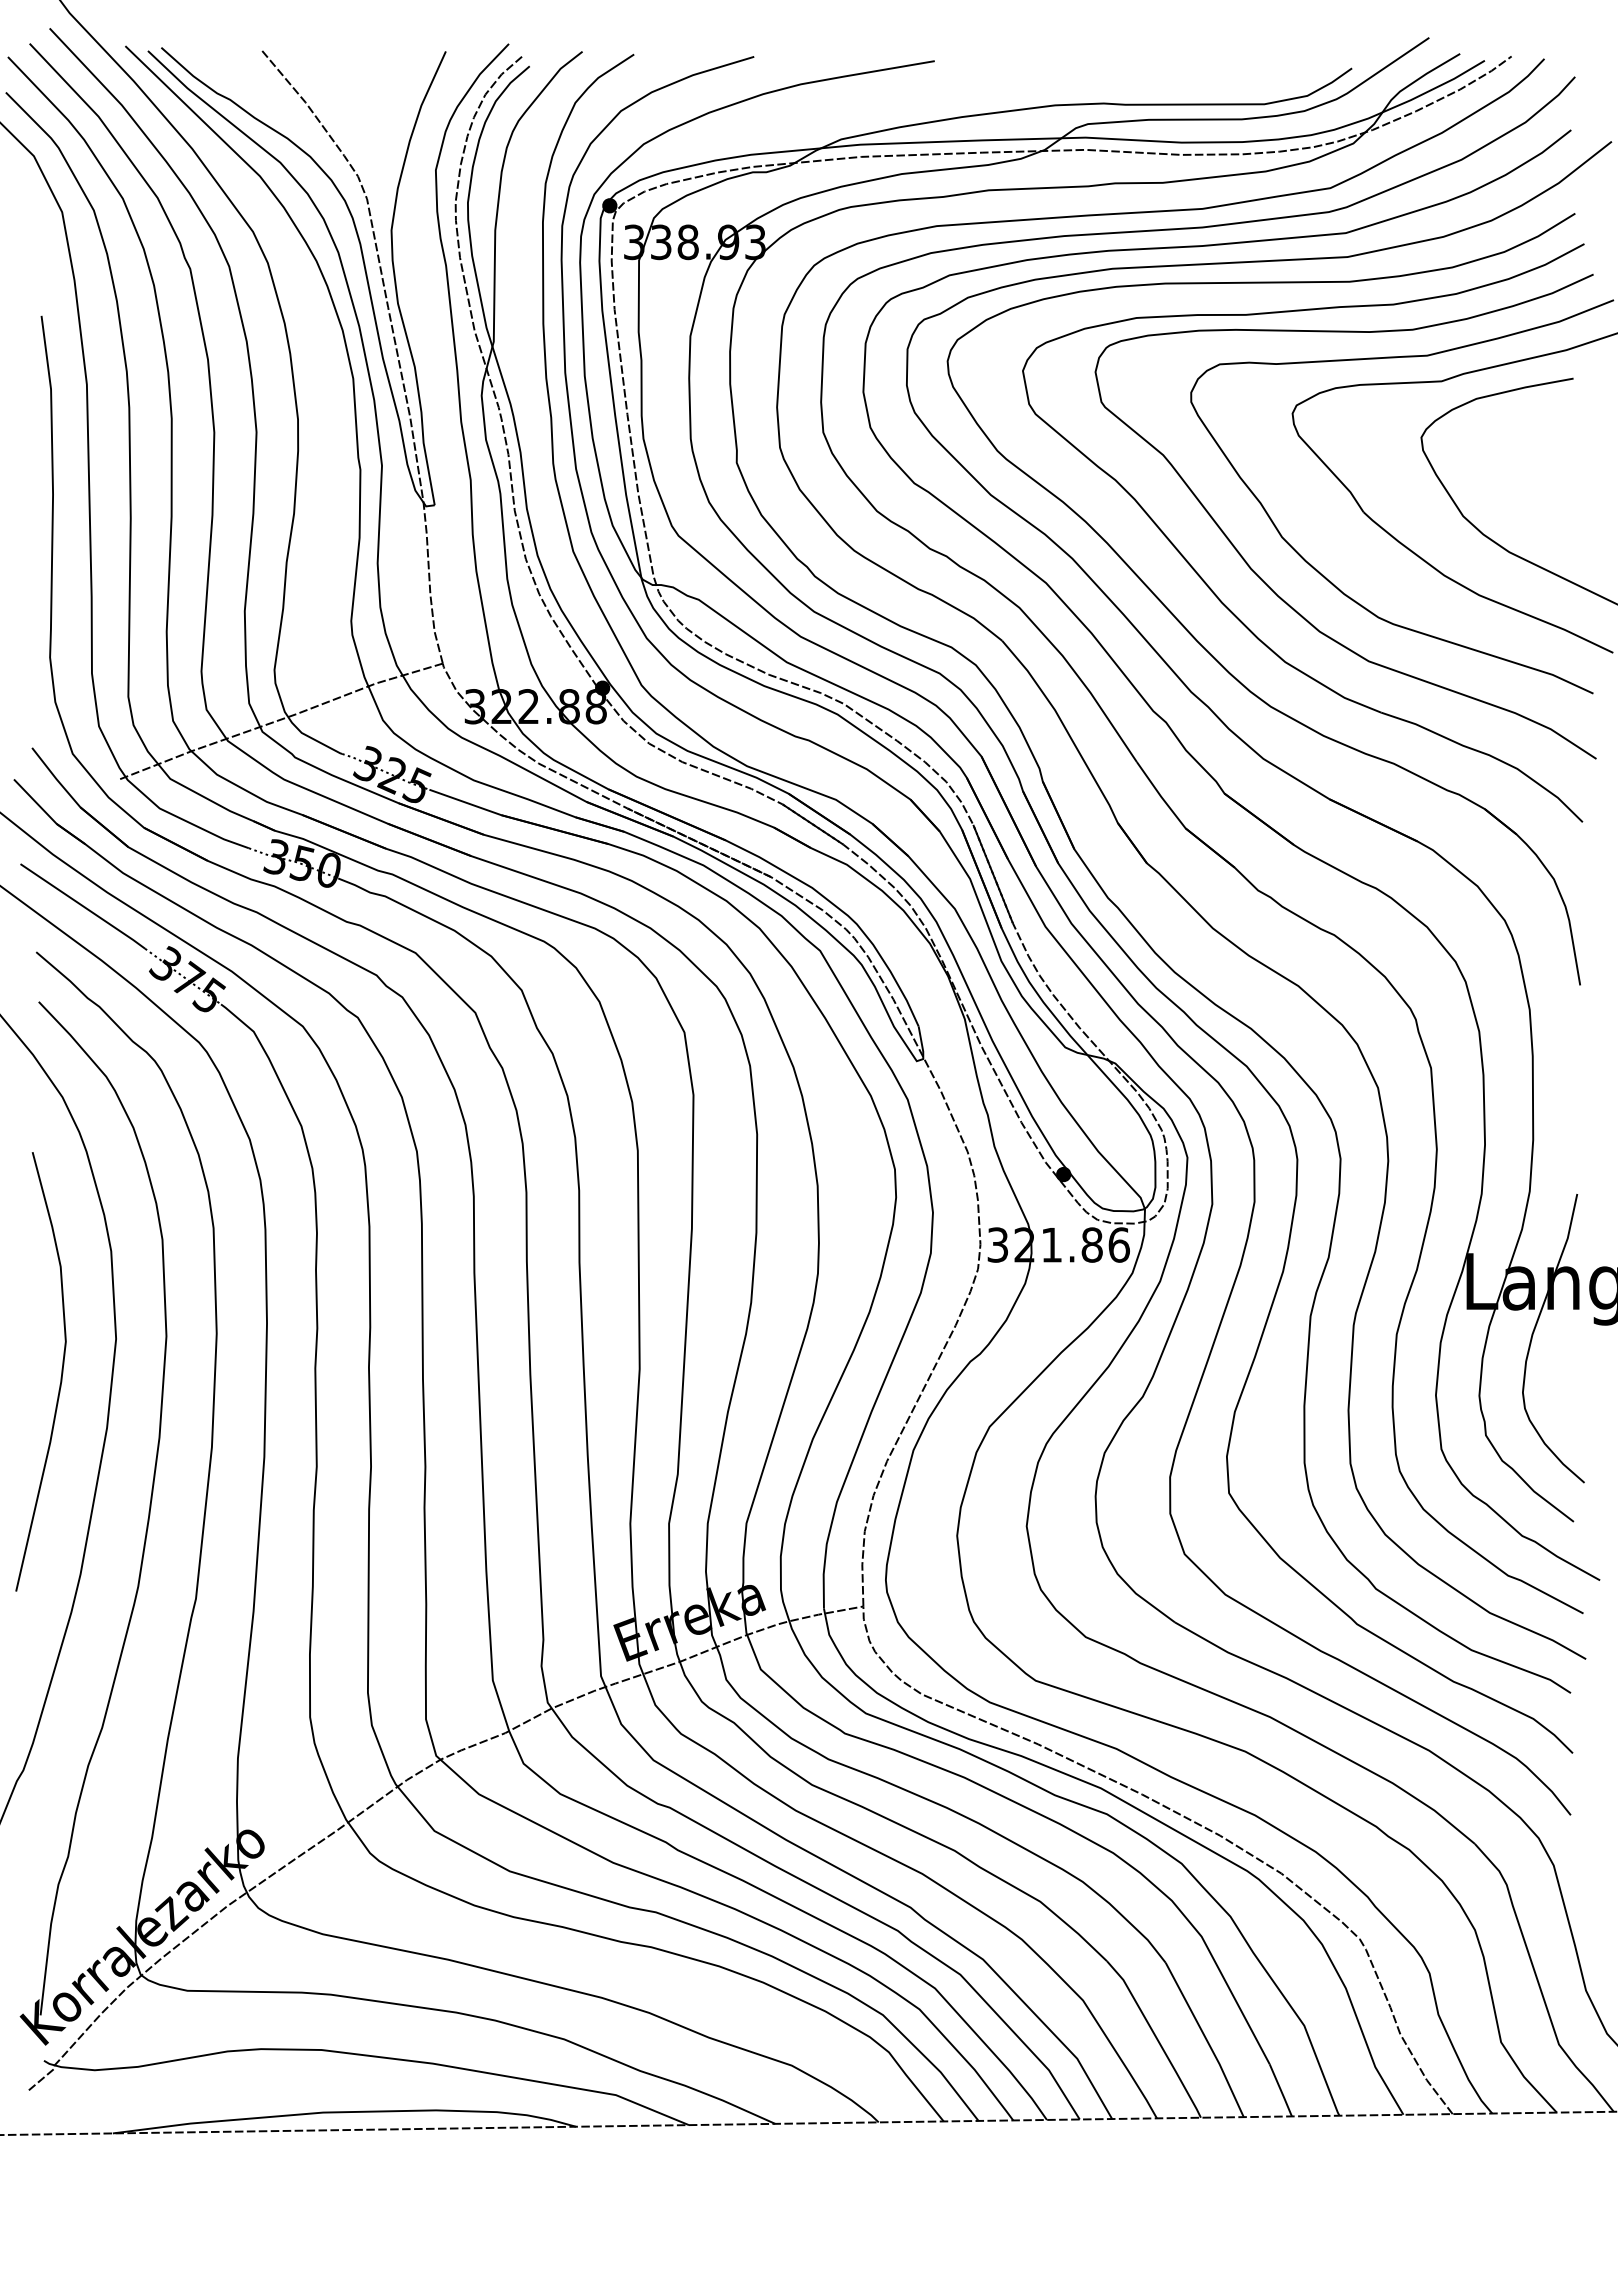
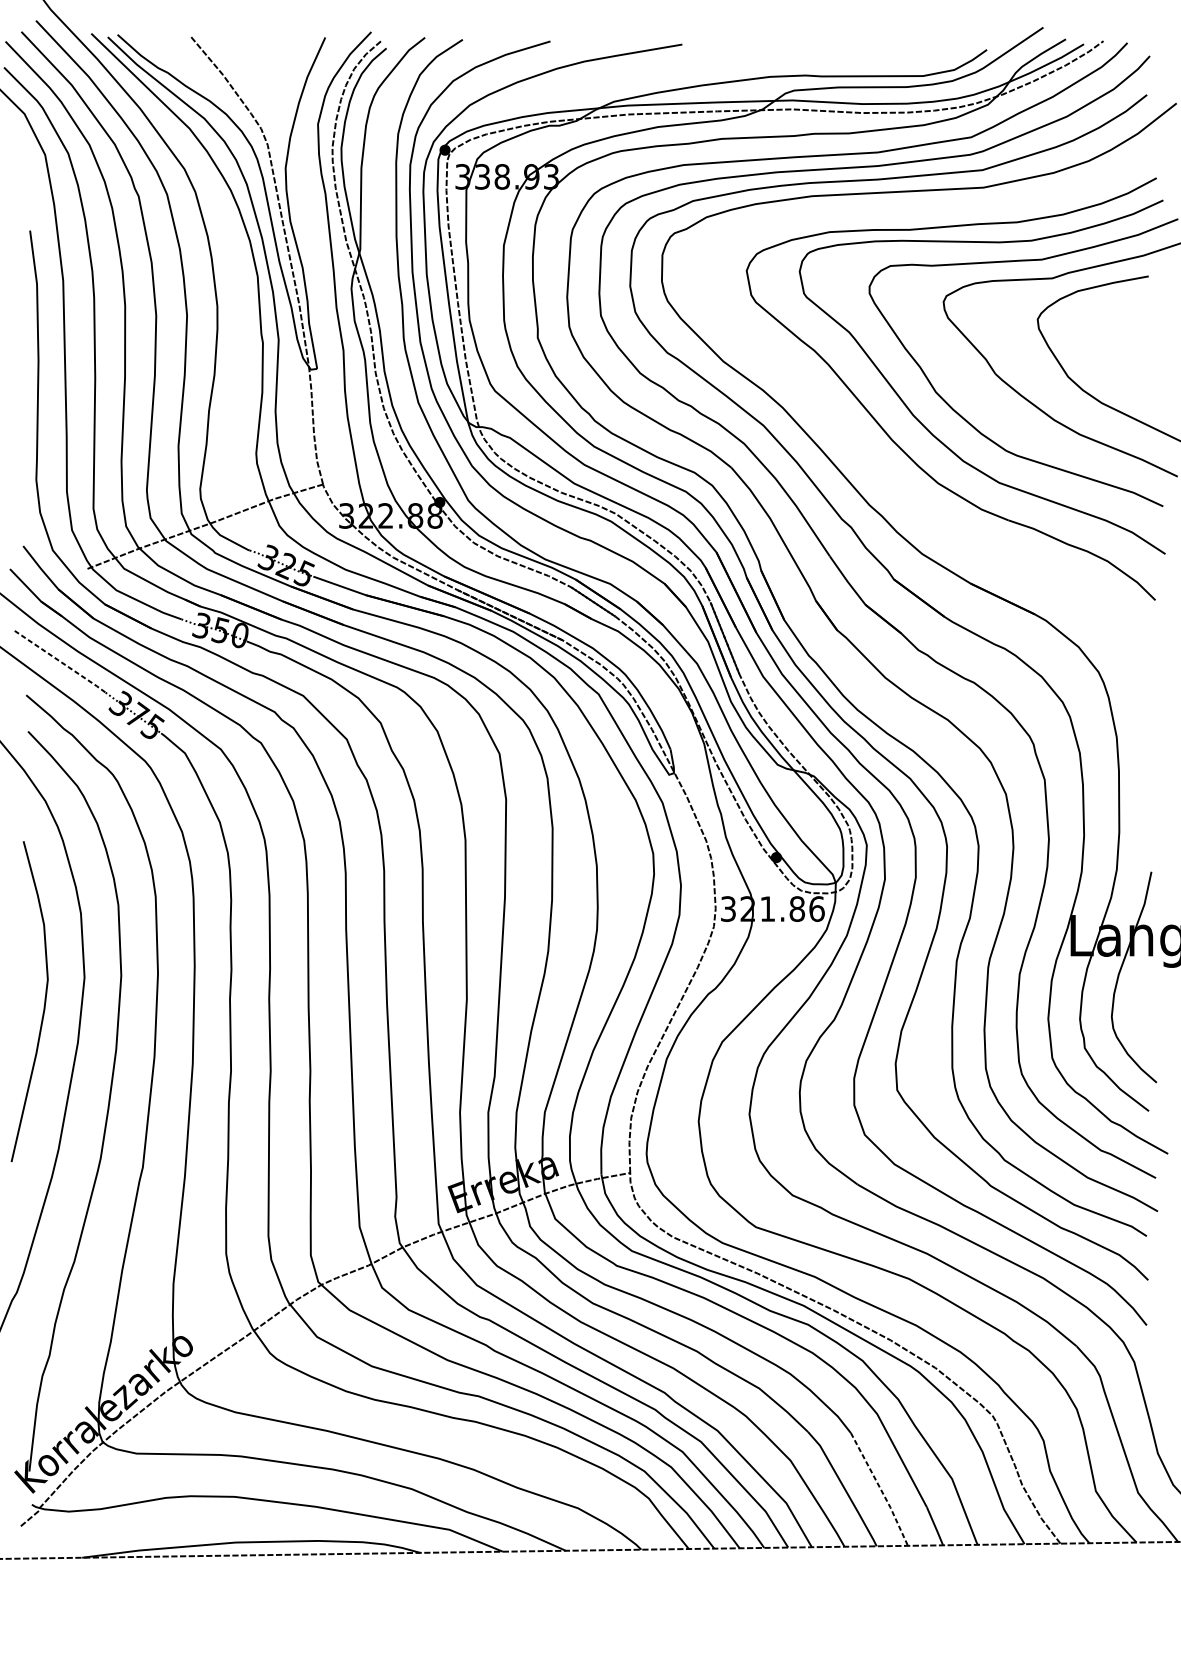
part: (1211, 653) -> (884, 477), removed
line: (83, 906) -> (60, 661), solid -> dashed
line: (1206, 2040) -> (880, 1489), solid -> dashed

